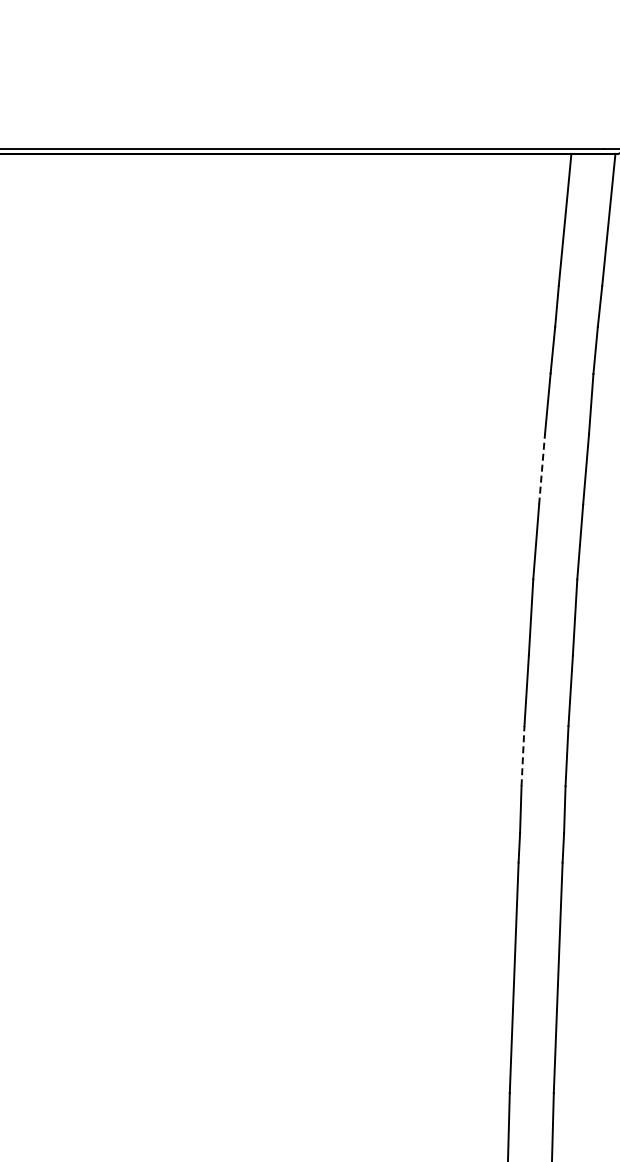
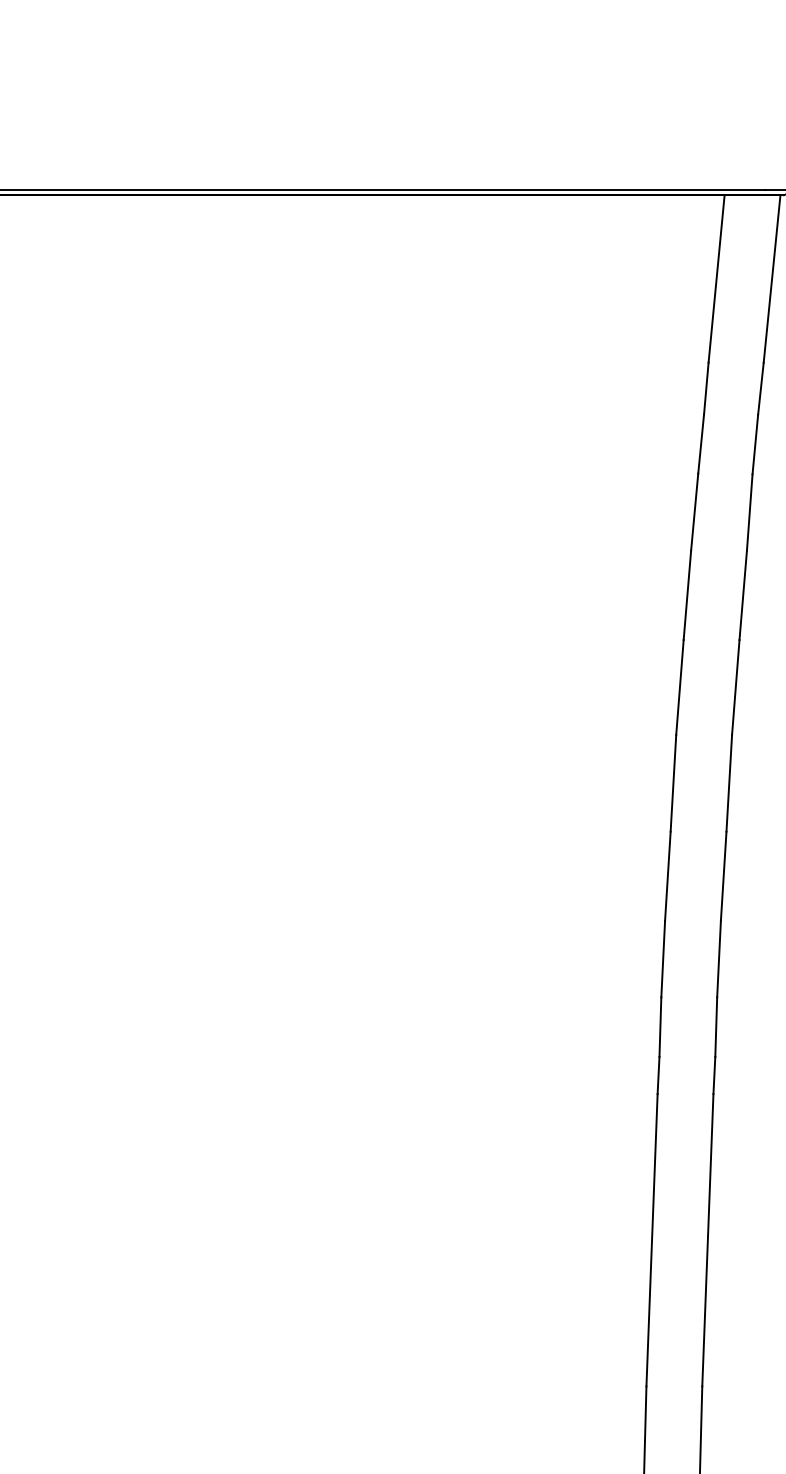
line: (542, 468) -> (687, 594), dashed -> solid
line: (523, 755) -> (663, 958), dashed -> solid

